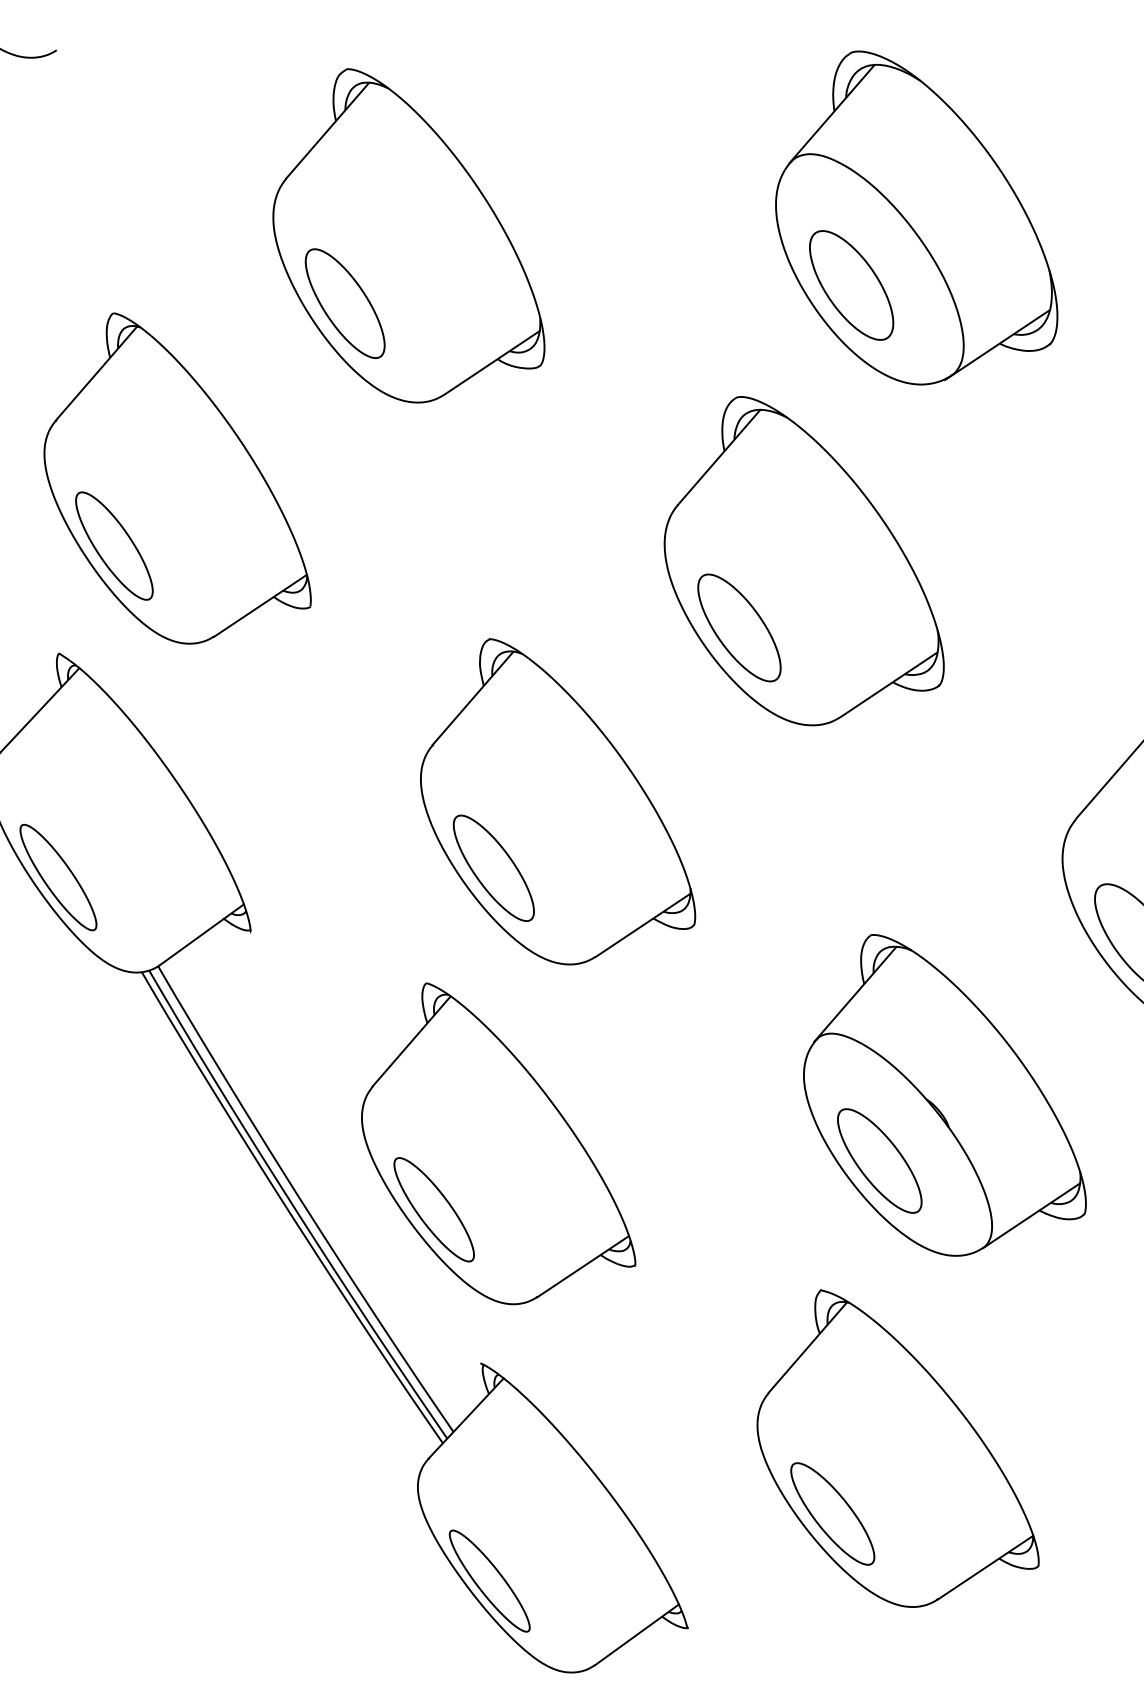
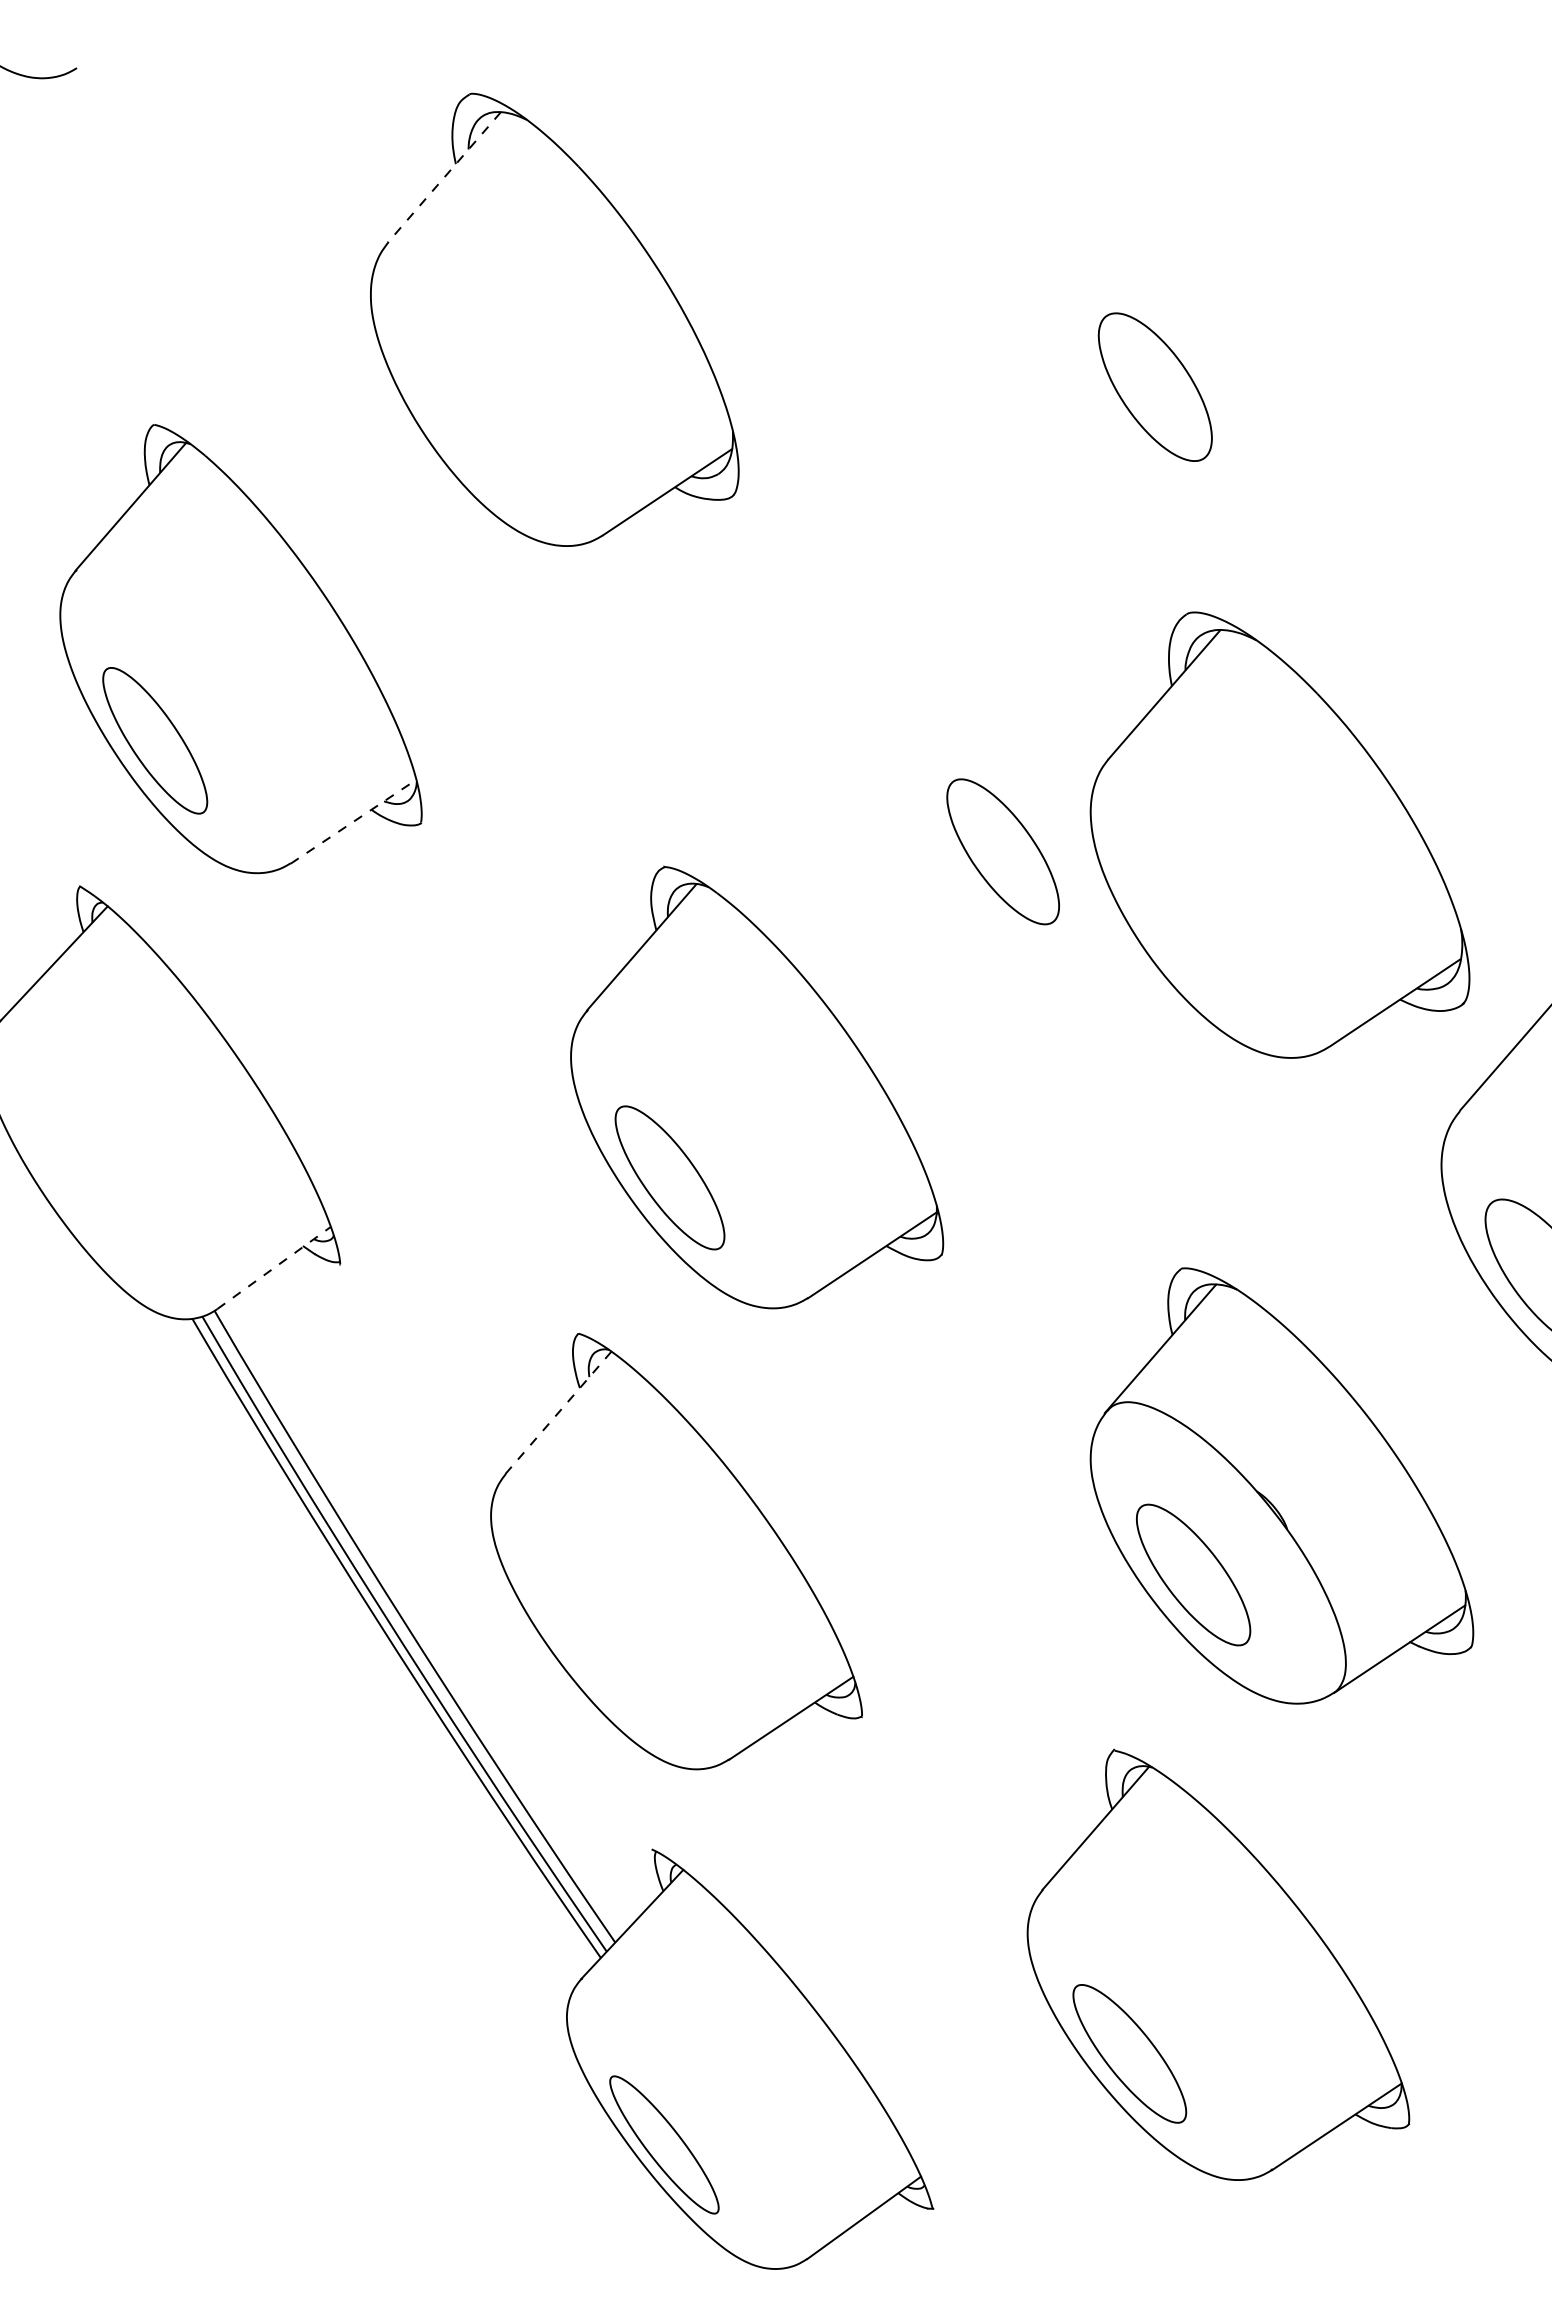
line: (327, 130) -> (444, 177), solid -> dashed
part: (916, 217) -> (1243, 295), removed
part: (344, 303) -> (467, 411), removed
part: (803, 560) -> (1279, 834), moved
line: (260, 605) -> (353, 821), solid -> dashed
part: (57, 877) -> (78, 1190), removed
line: (202, 934) -> (274, 1267), solid -> dashed
line: (411, 1041) -> (558, 1413), solid -> dashed
part: (433, 1210) -> (588, 1641), removed

